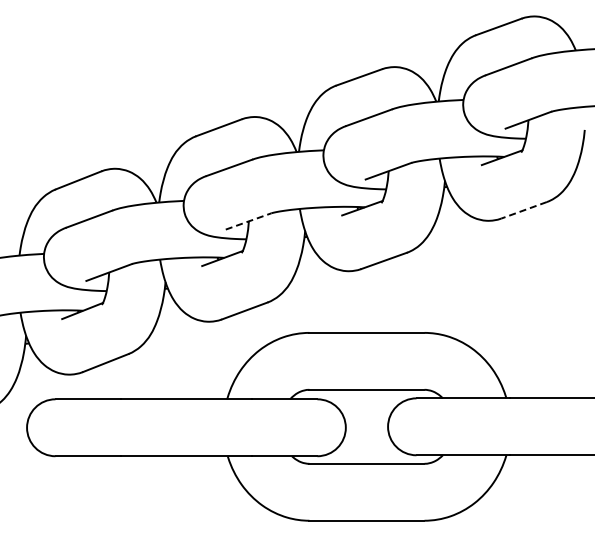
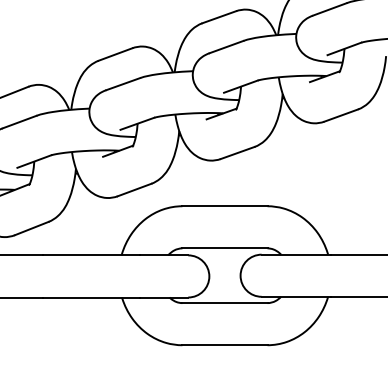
line: (523, 210) -> (340, 115), dashed -> solid
line: (249, 221) -> (138, 123), dashed -> solid

